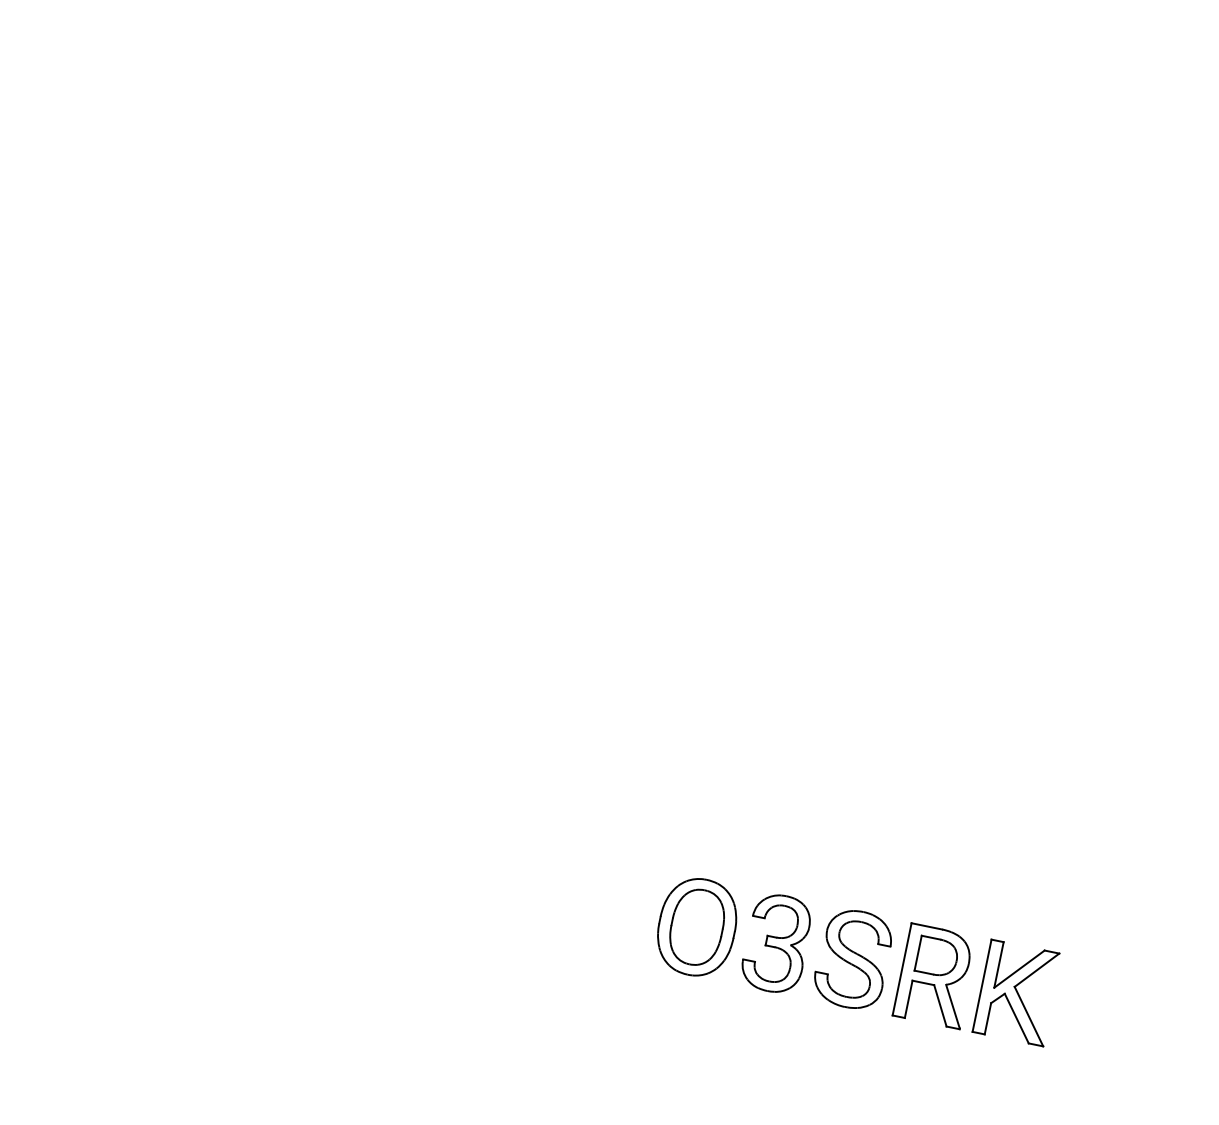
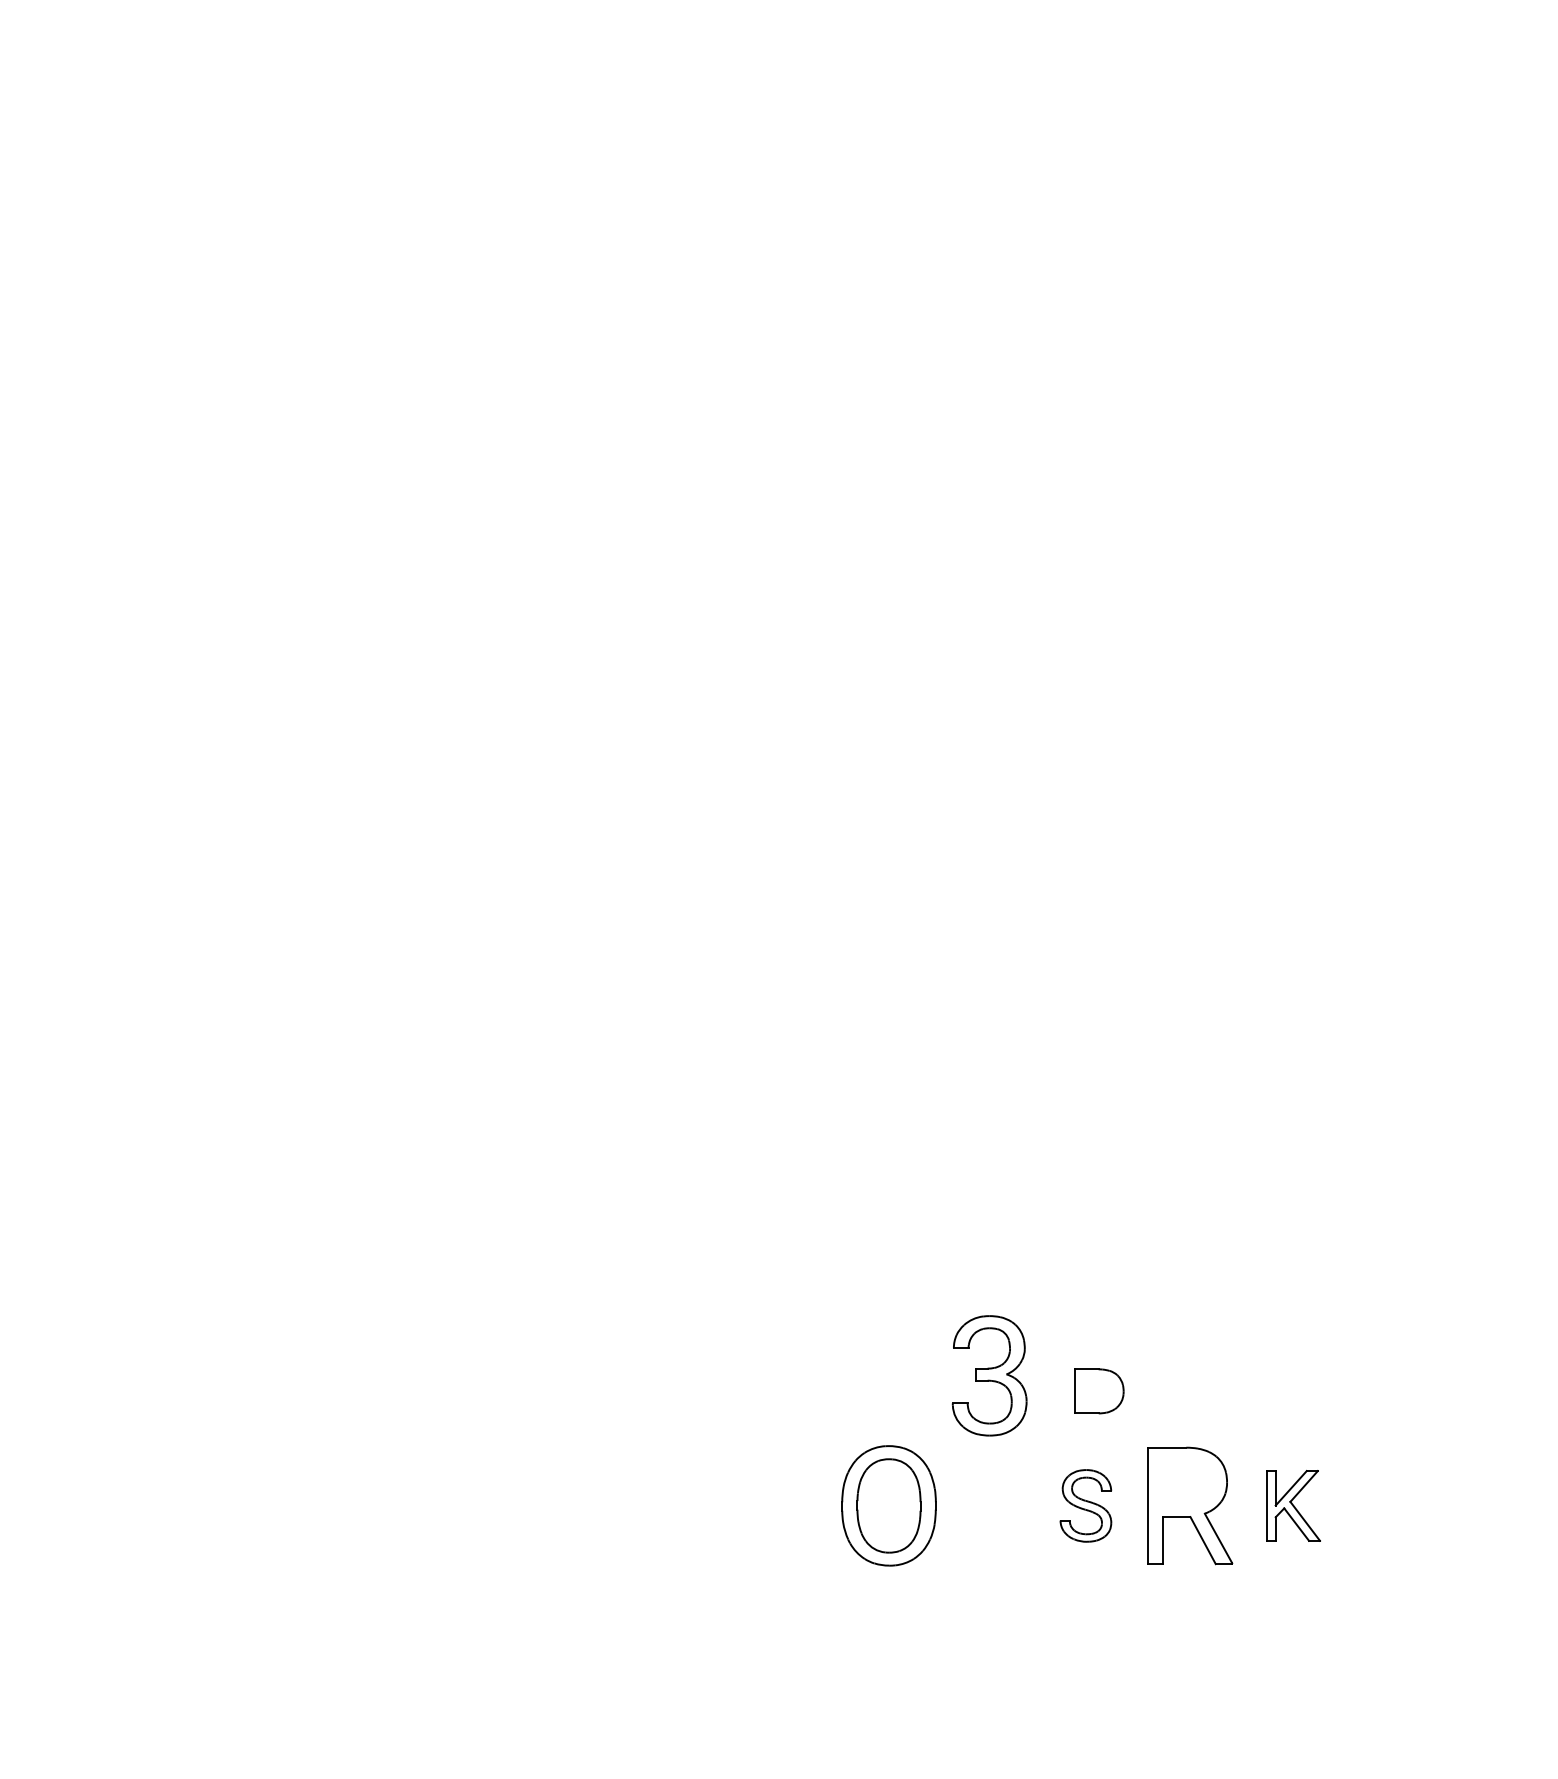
part: (776, 943) -> (989, 1375), moved
part: (937, 957) -> (1099, 1391), moved
part: (852, 958) -> (1085, 1505), size x0.6
part: (1017, 992) -> (1293, 1505), size x0.6

